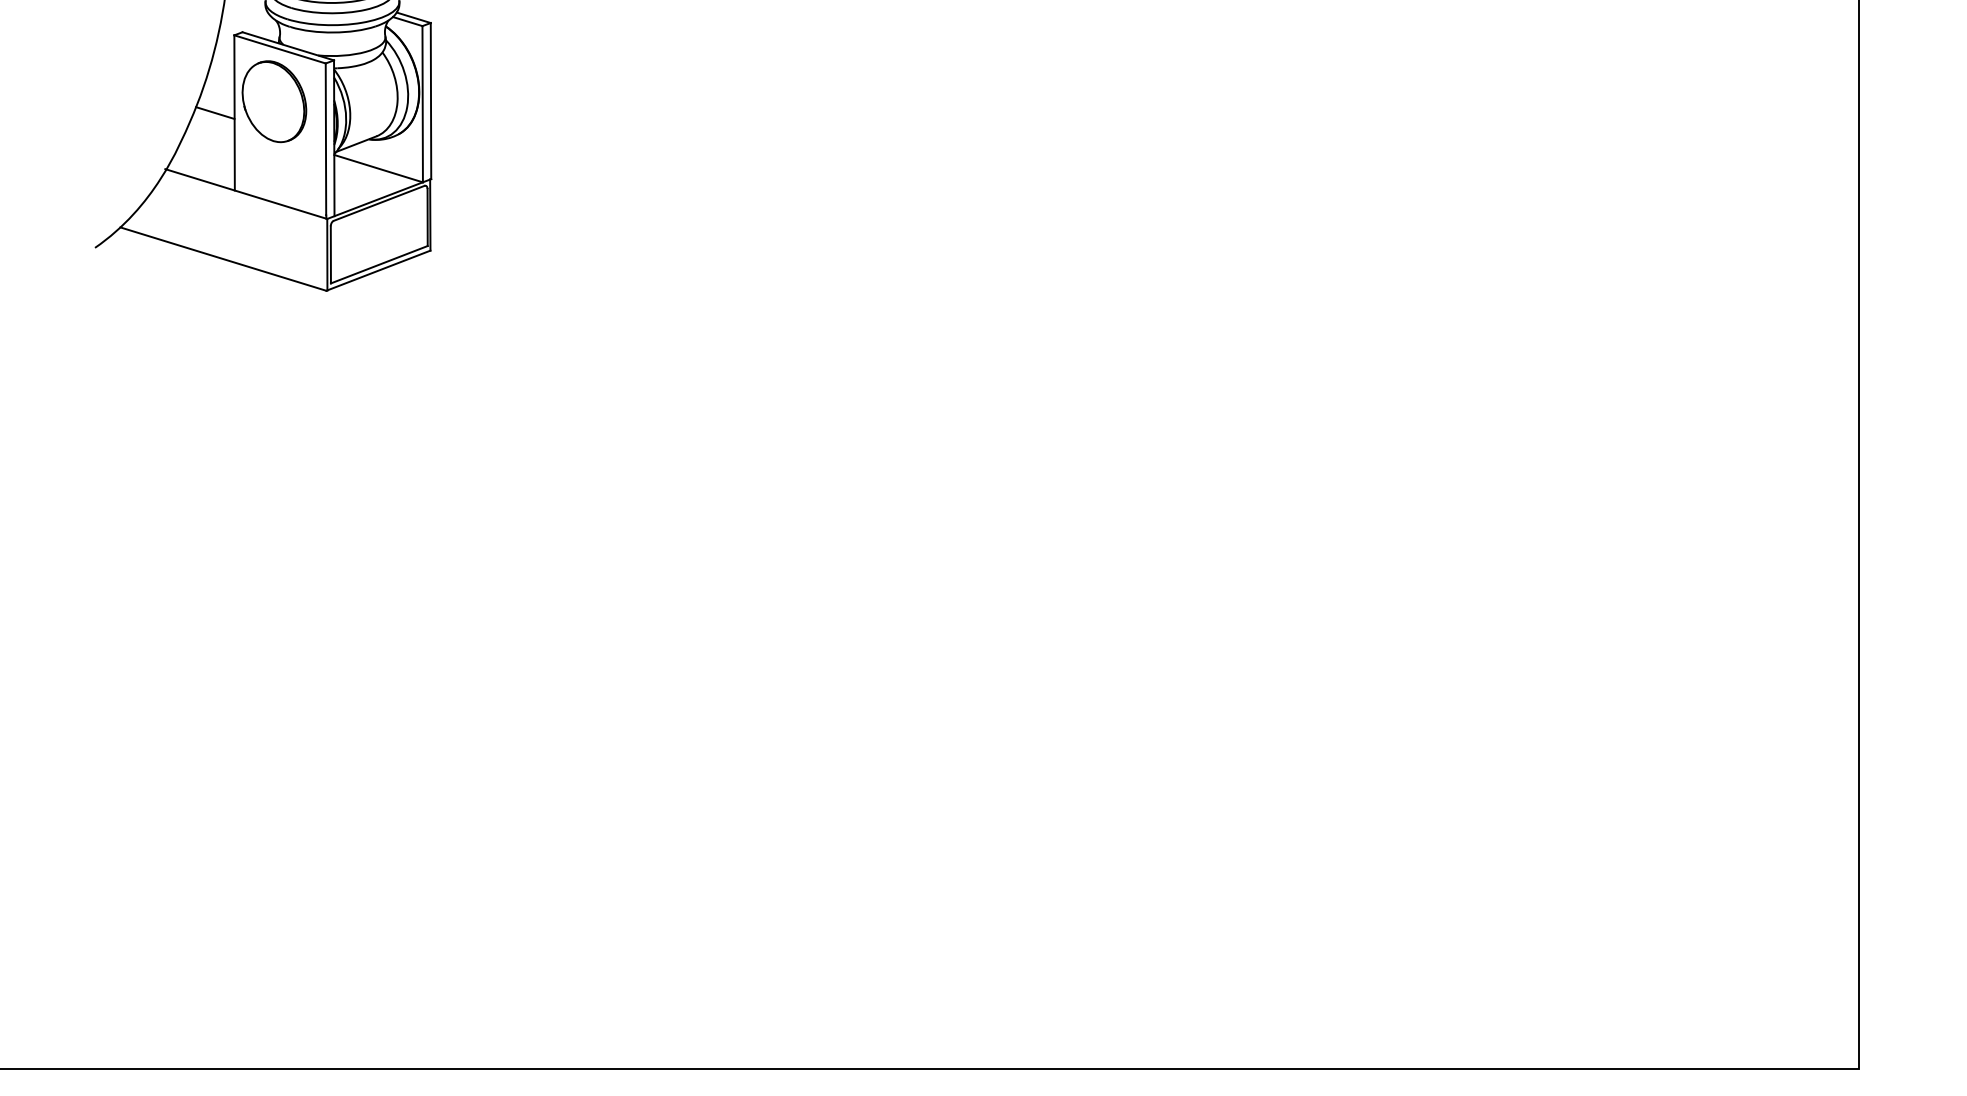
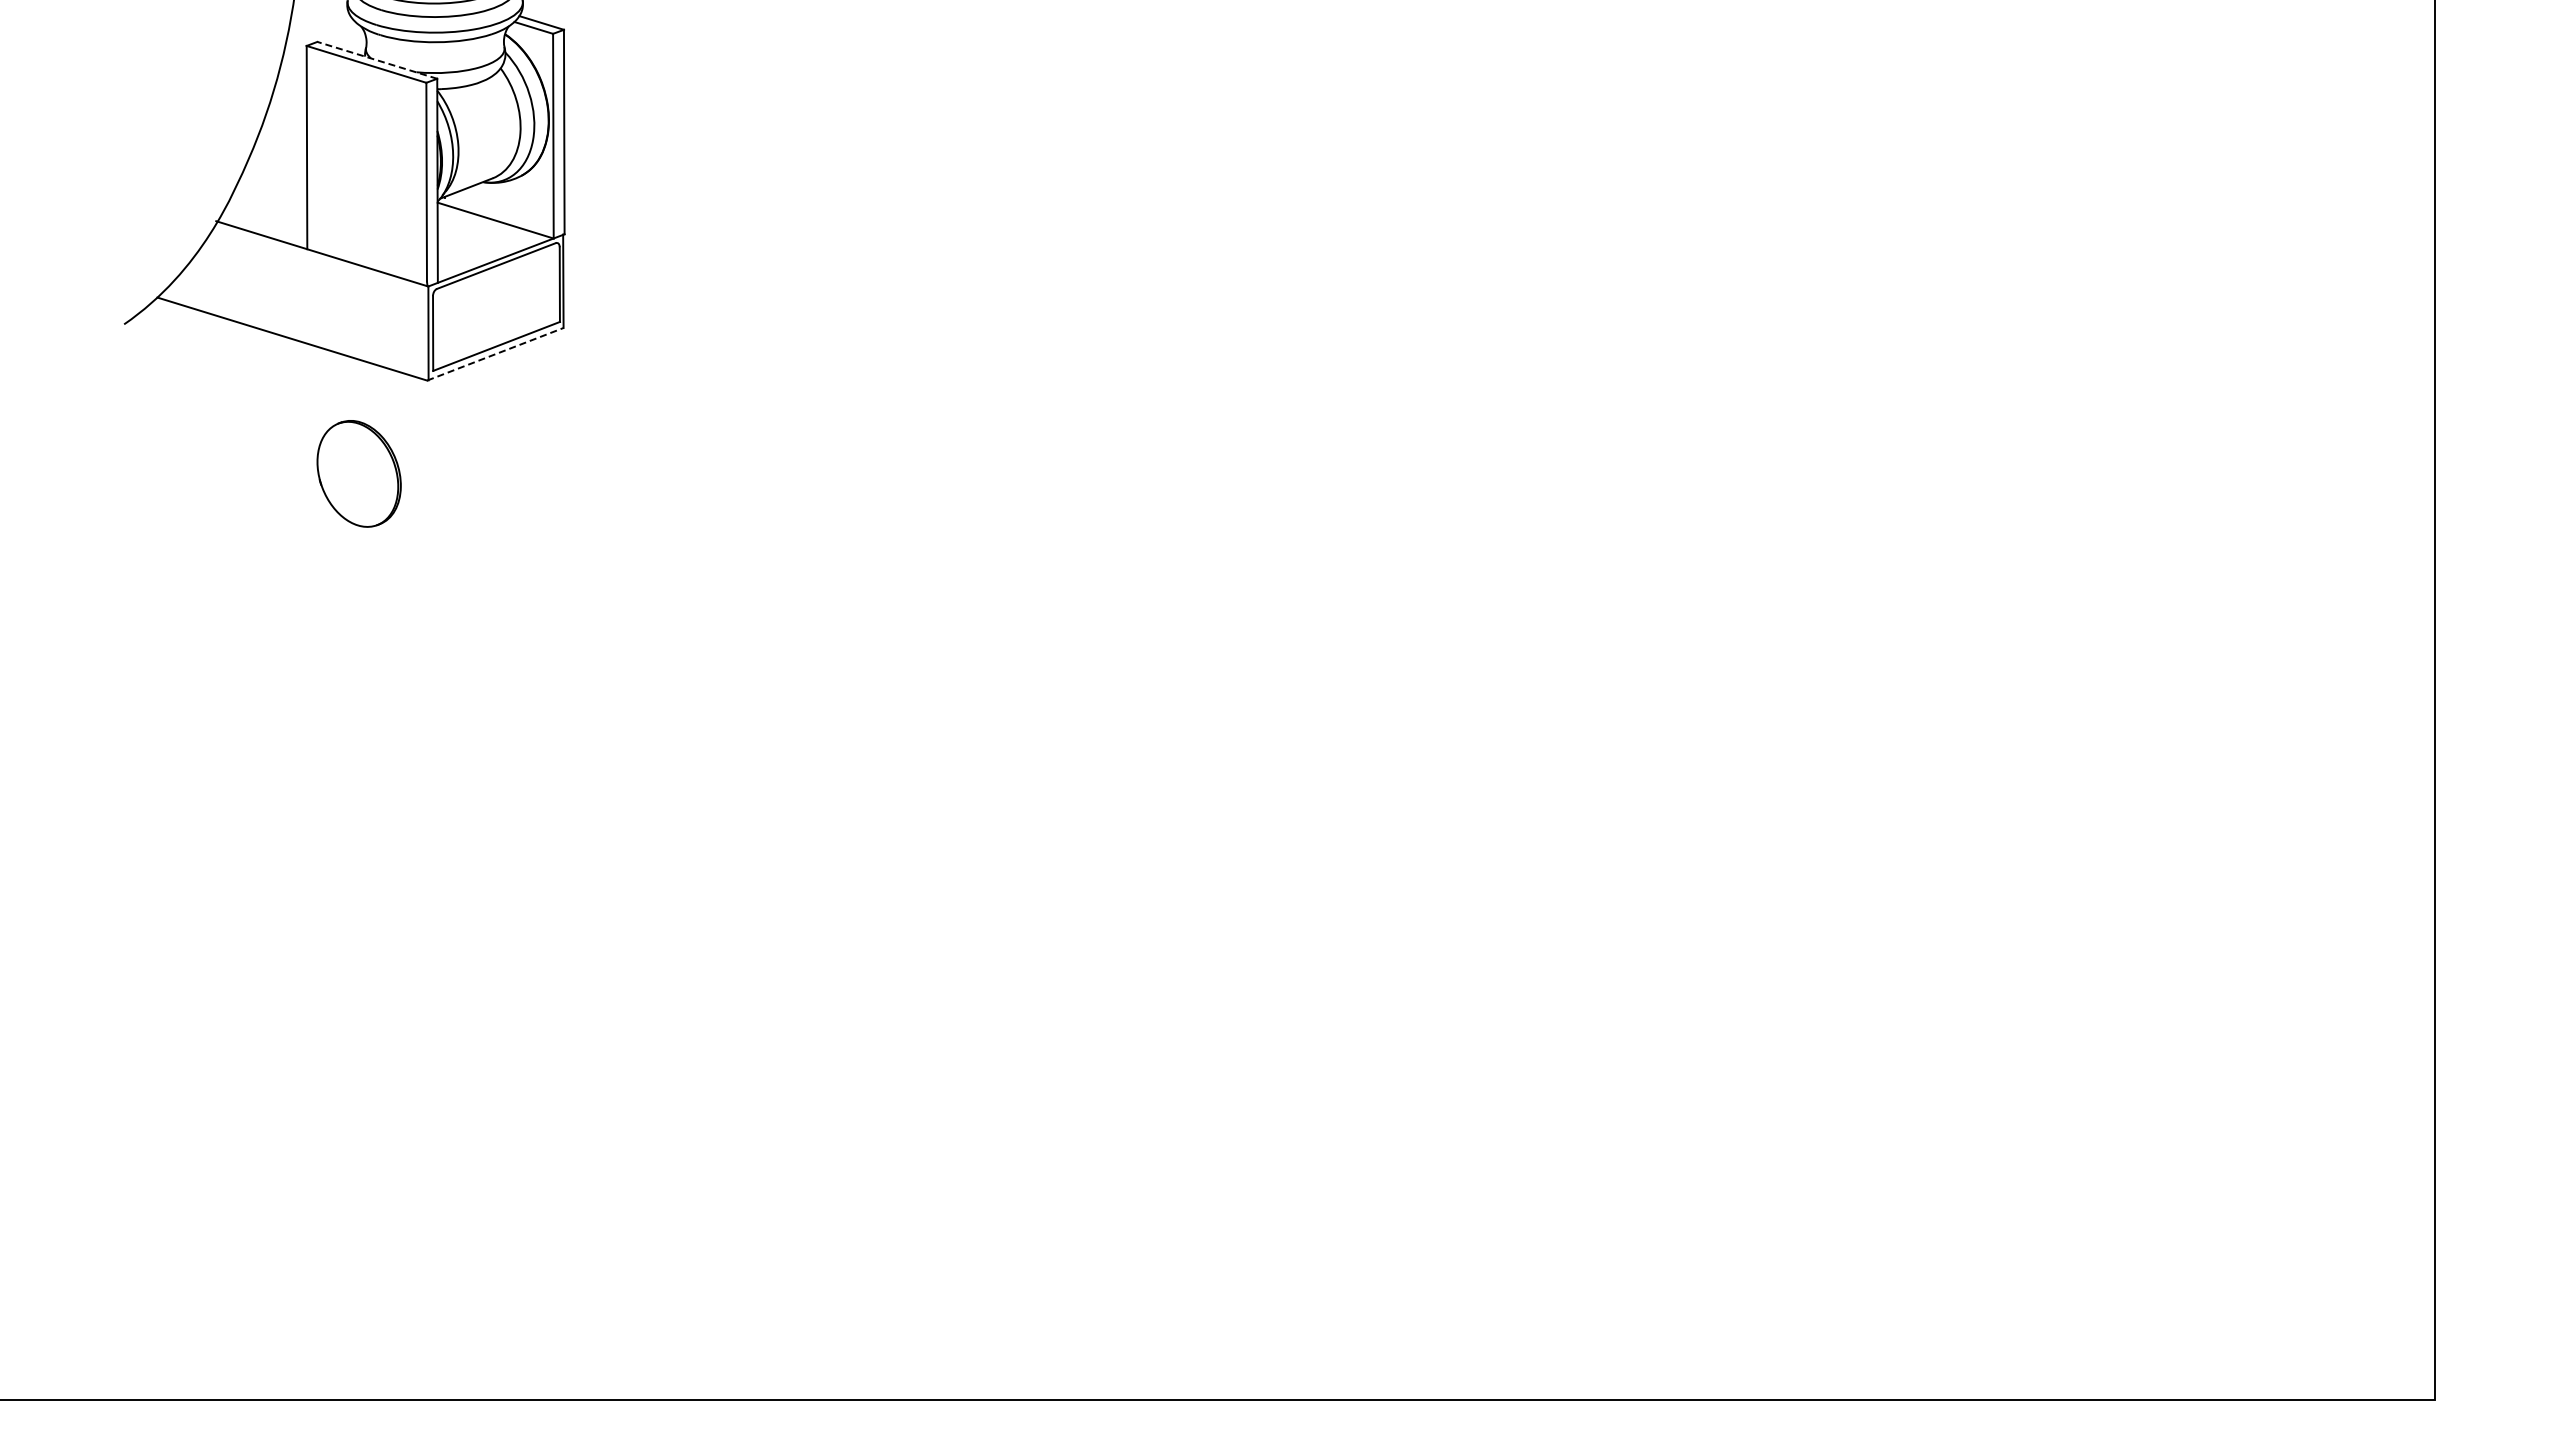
line: (288, 46) -> (377, 60), solid -> dashed
part: (273, 101) -> (358, 473), moved
line: (215, 112) -> (281, 147), removed
line: (378, 270) -> (495, 354), solid -> dashed

